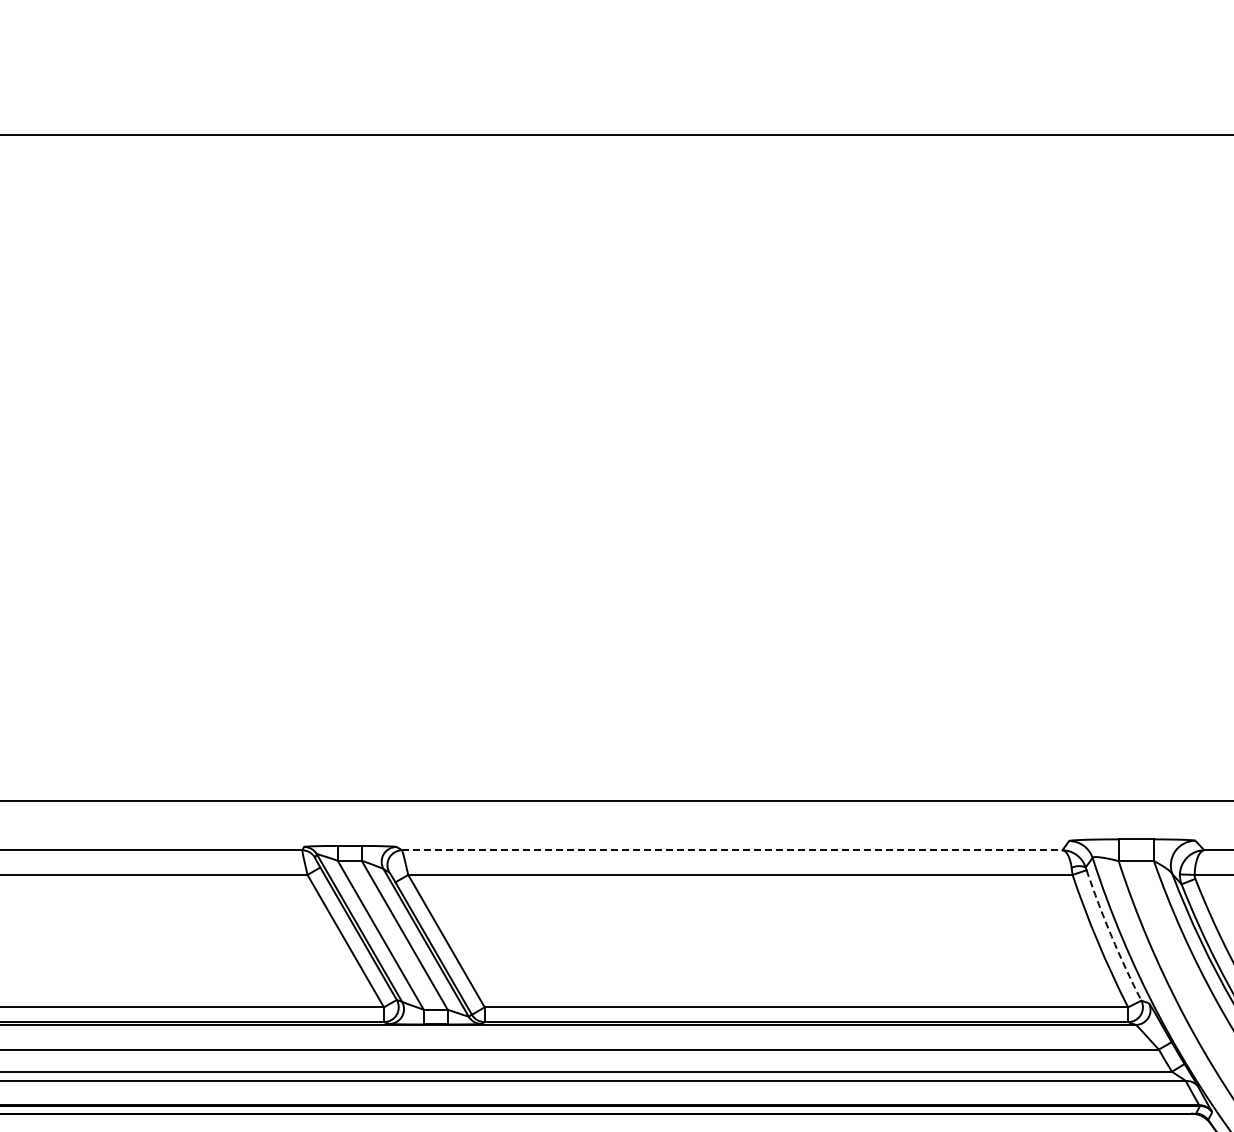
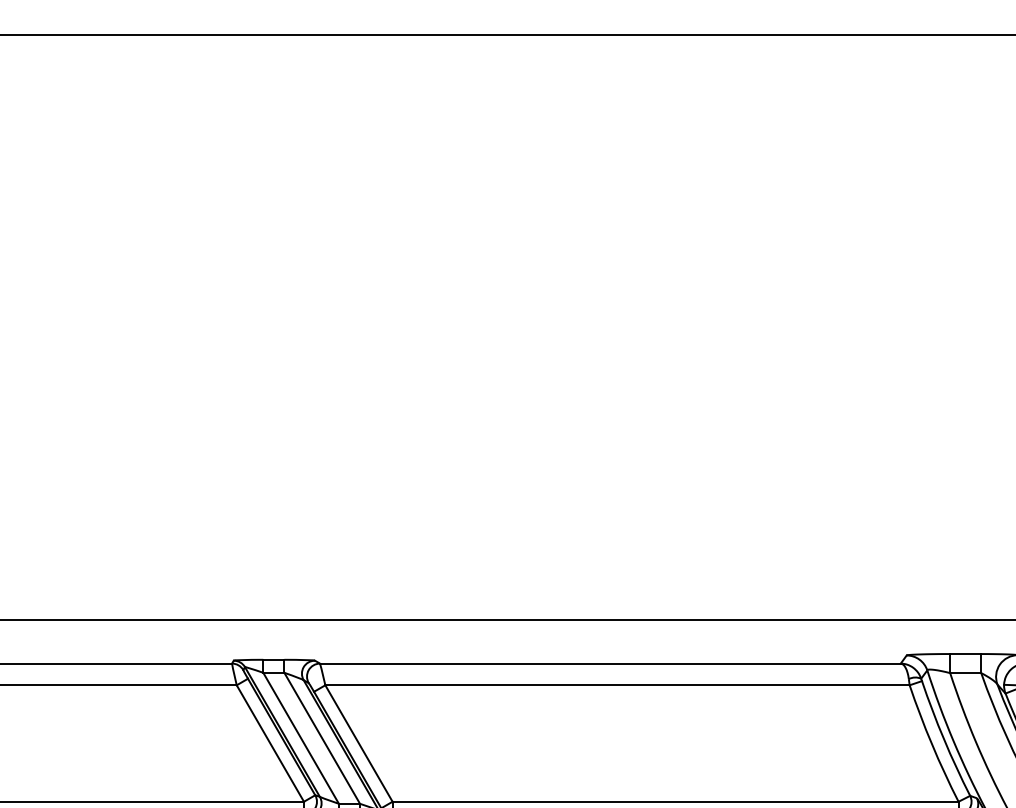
line: (732, 850) -> (610, 663), dashed -> solid
arc: (1111, 936) -> (943, 739), dashed -> solid

